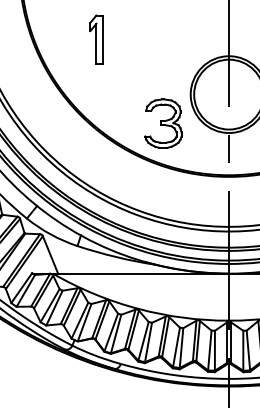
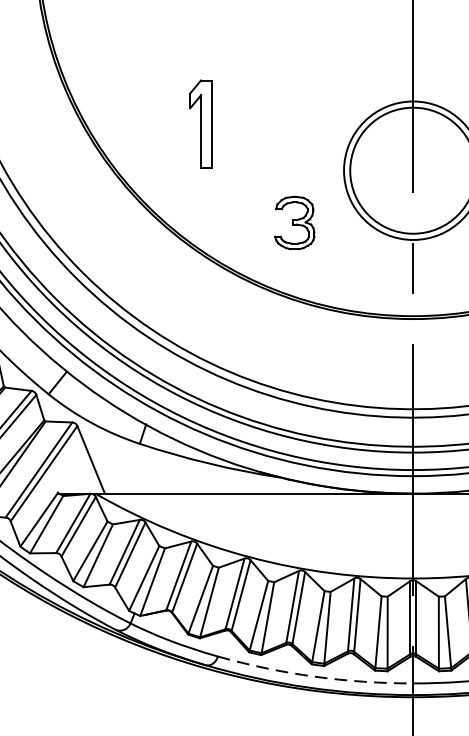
part: (96, 39) -> (201, 123), moved
part: (163, 123) -> (294, 222), size x0.6
arc: (174, 375) -> (314, 677), solid -> dashed

